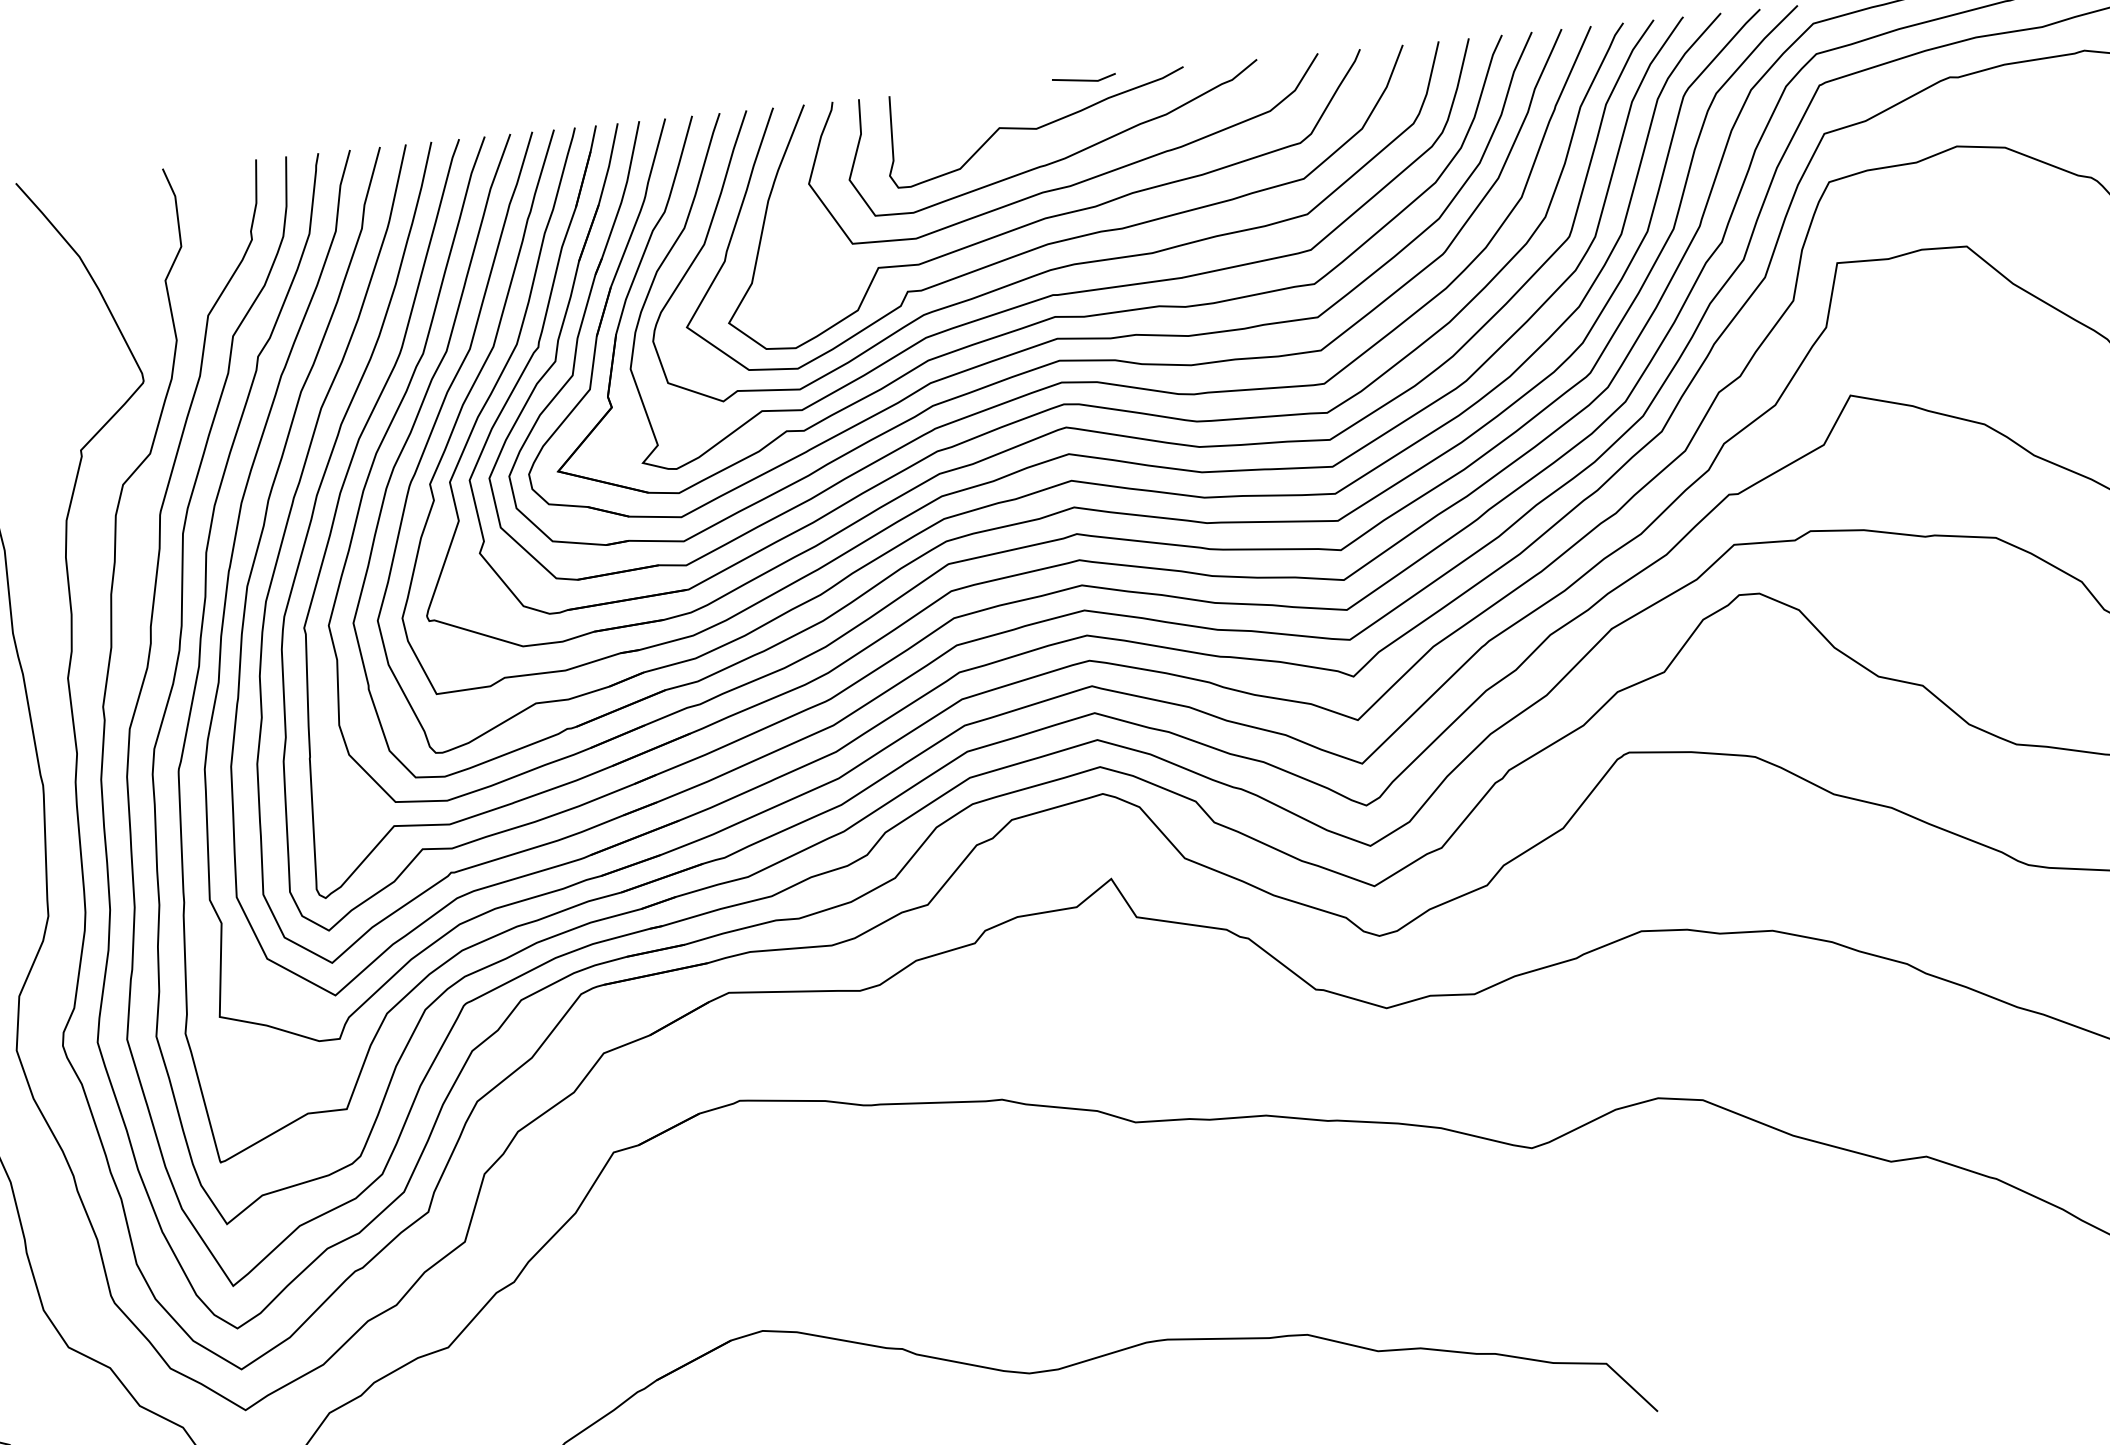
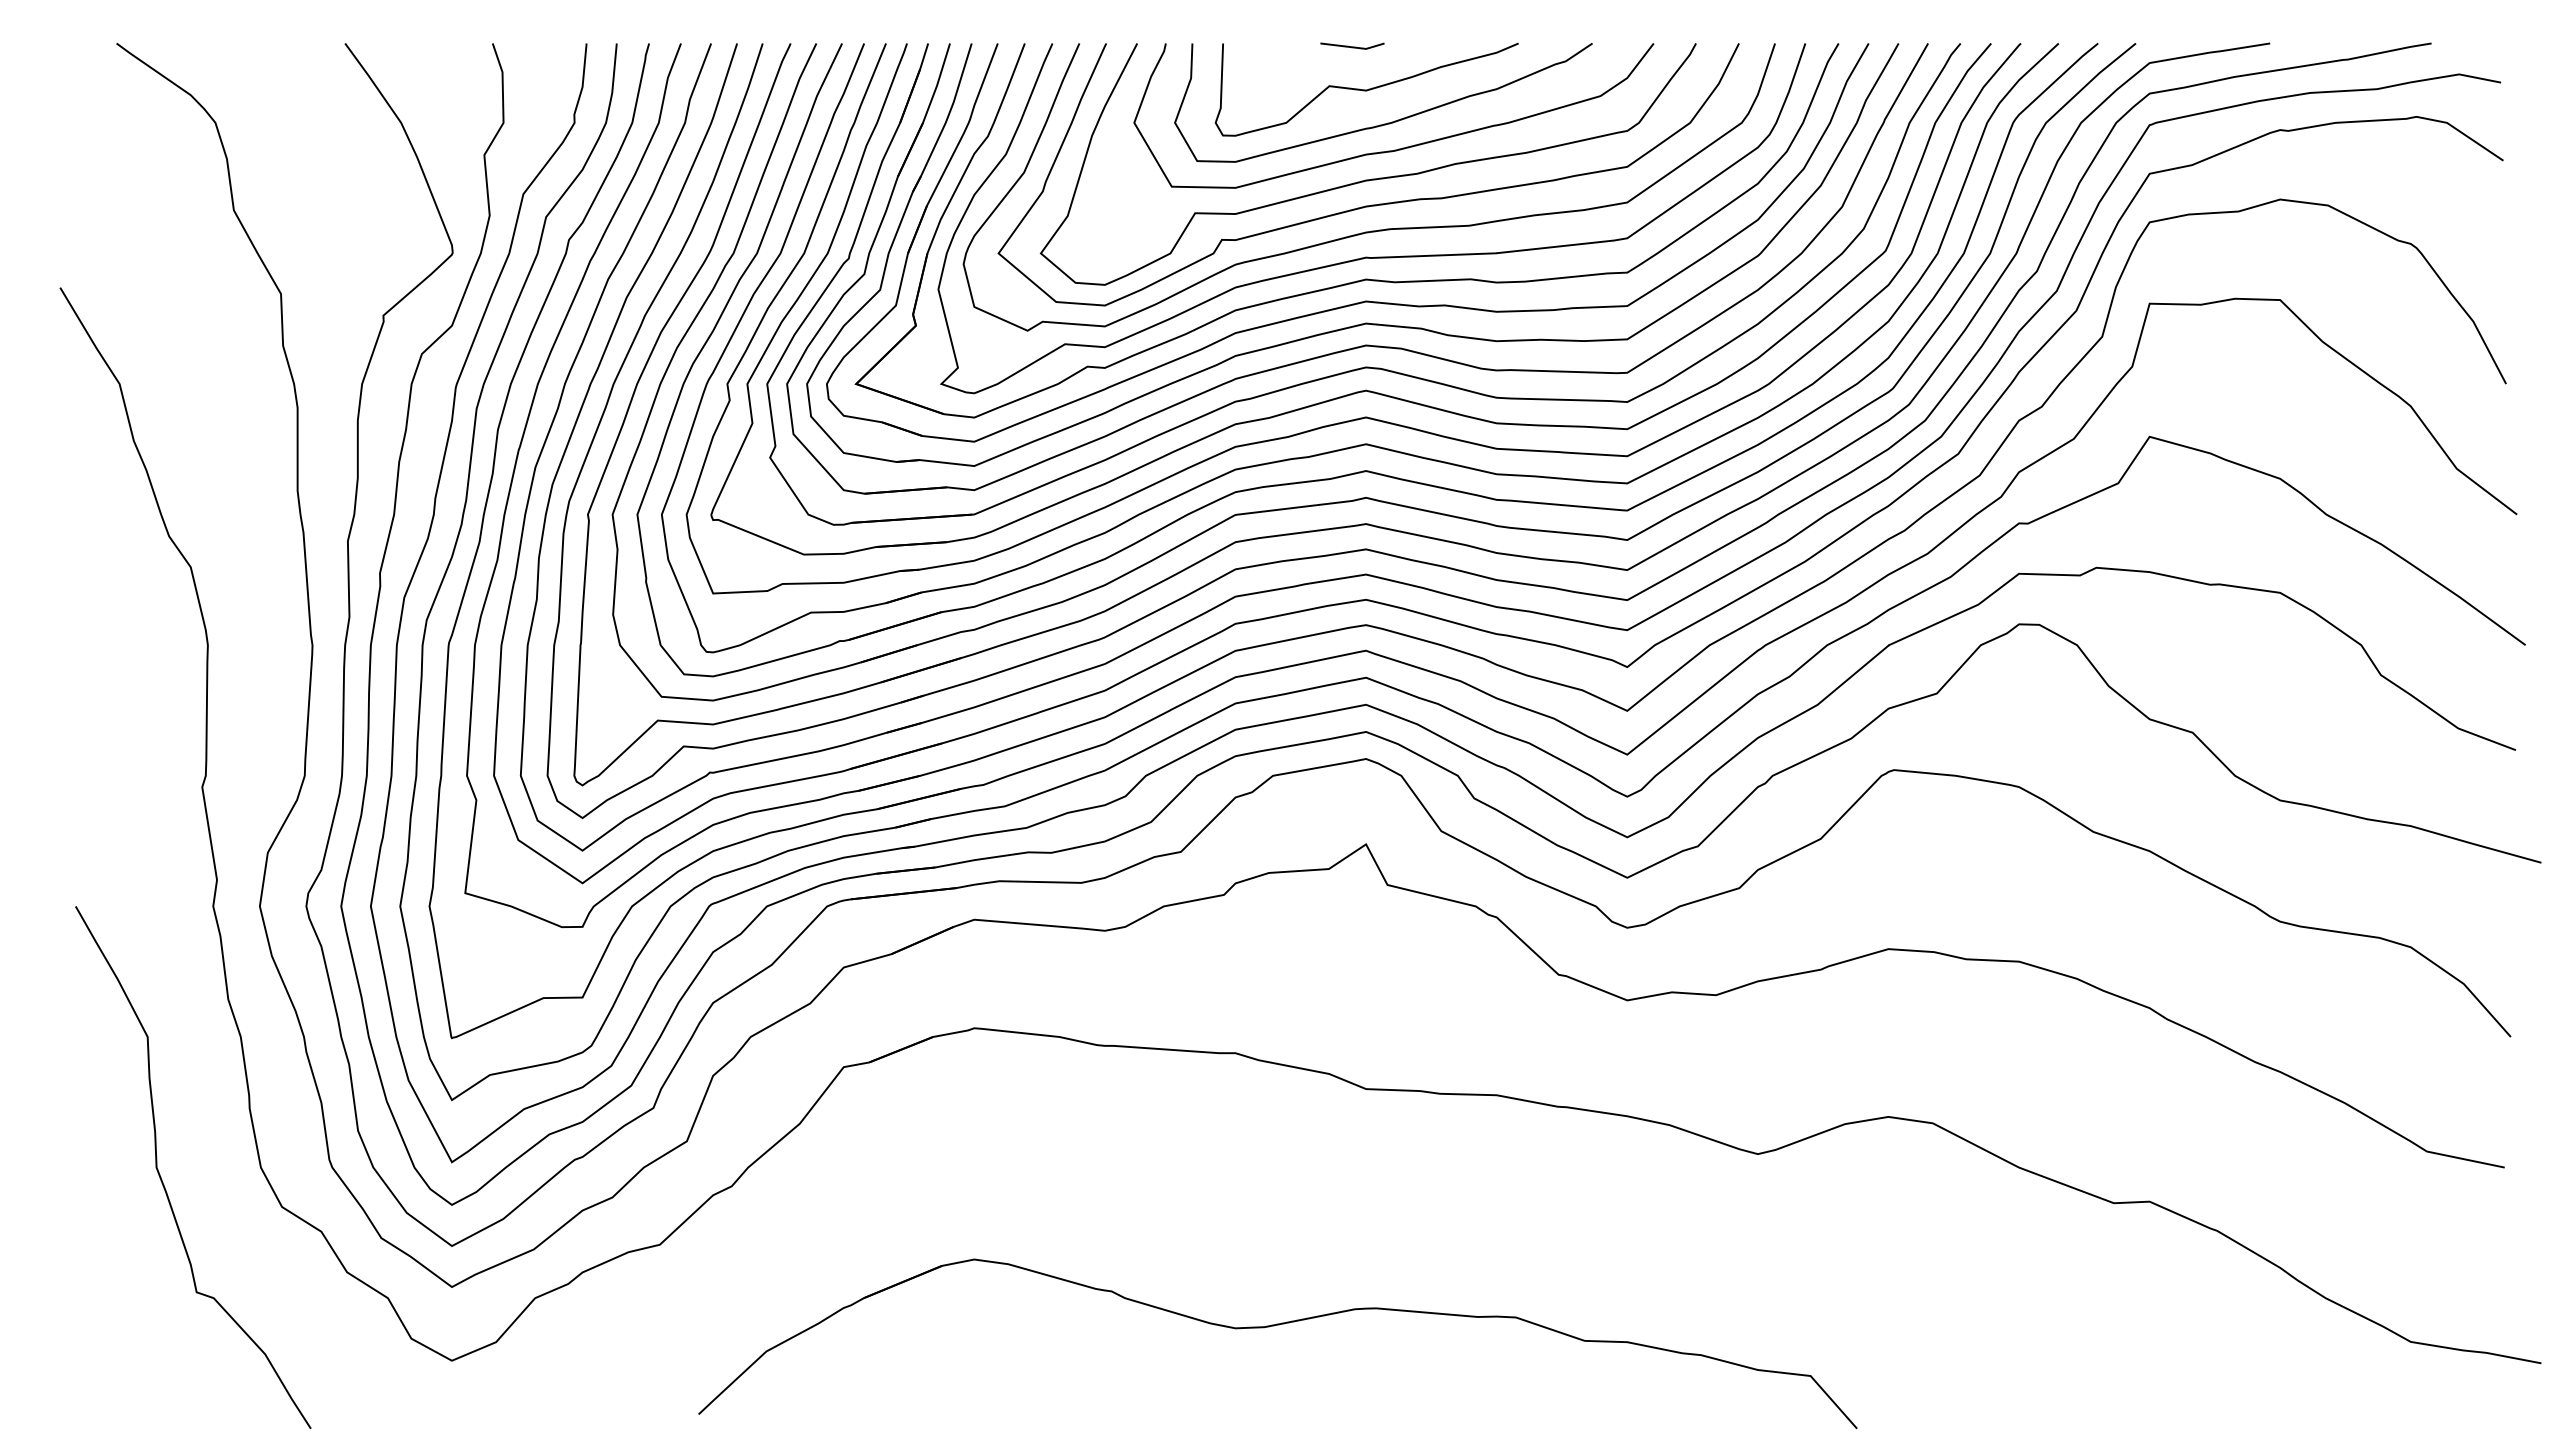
line: (1084, 79) -> (1352, 46), moved

